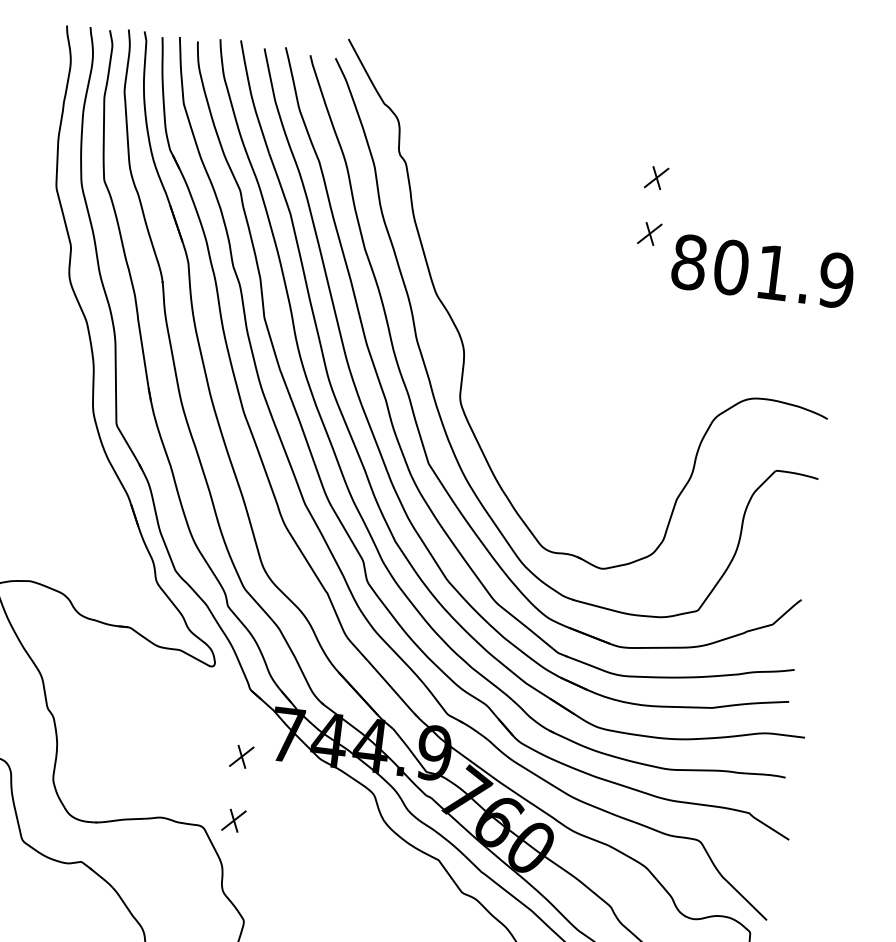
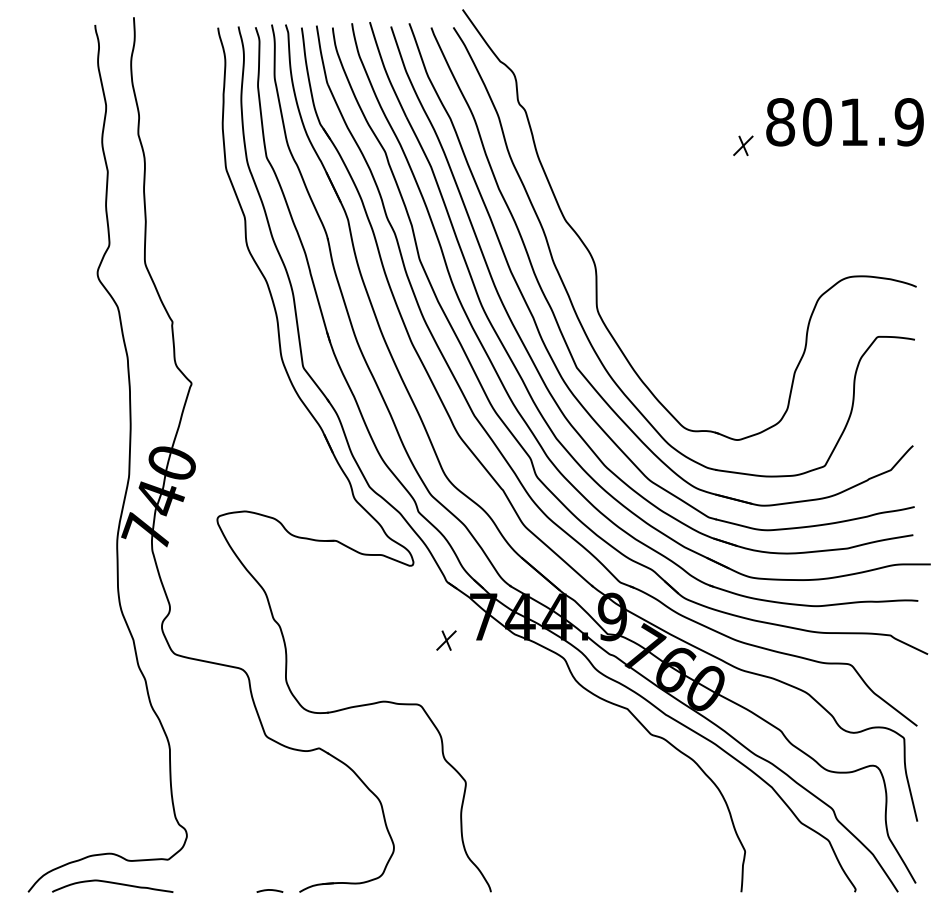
part: (656, 177) -> (743, 96), removed
text: (762, 271) -> (844, 122), moved
part: (233, 820) -> (446, 696), removed

